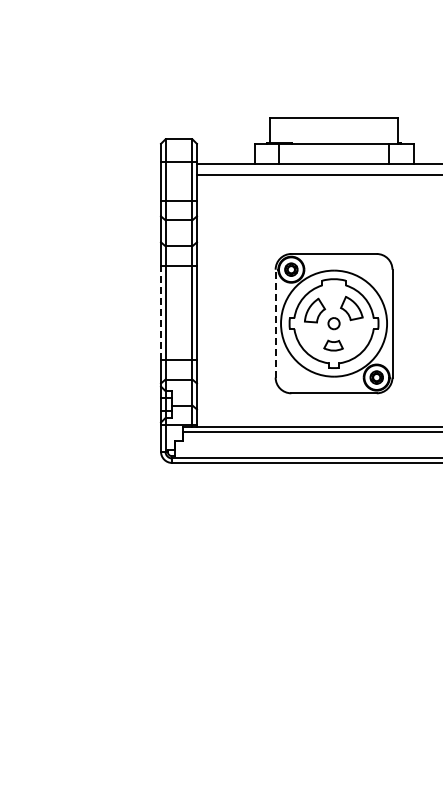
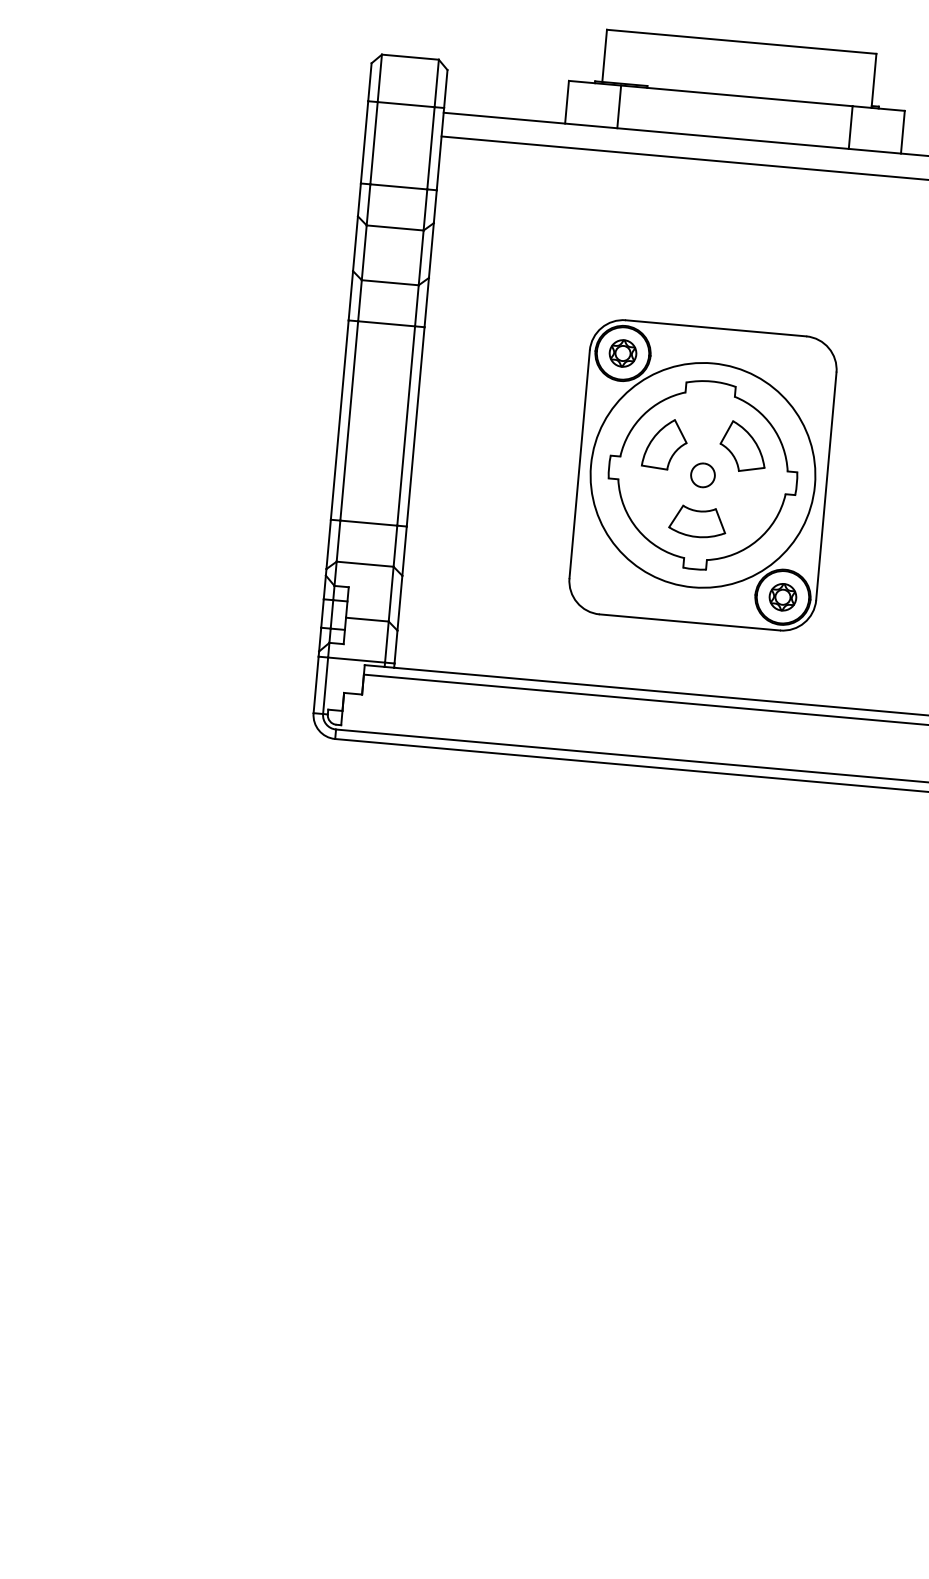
line: (161, 312) -> (340, 419), dashed -> solid
line: (275, 323) -> (579, 464), dashed -> solid
part: (333, 345) -> (697, 521), size x1.43

